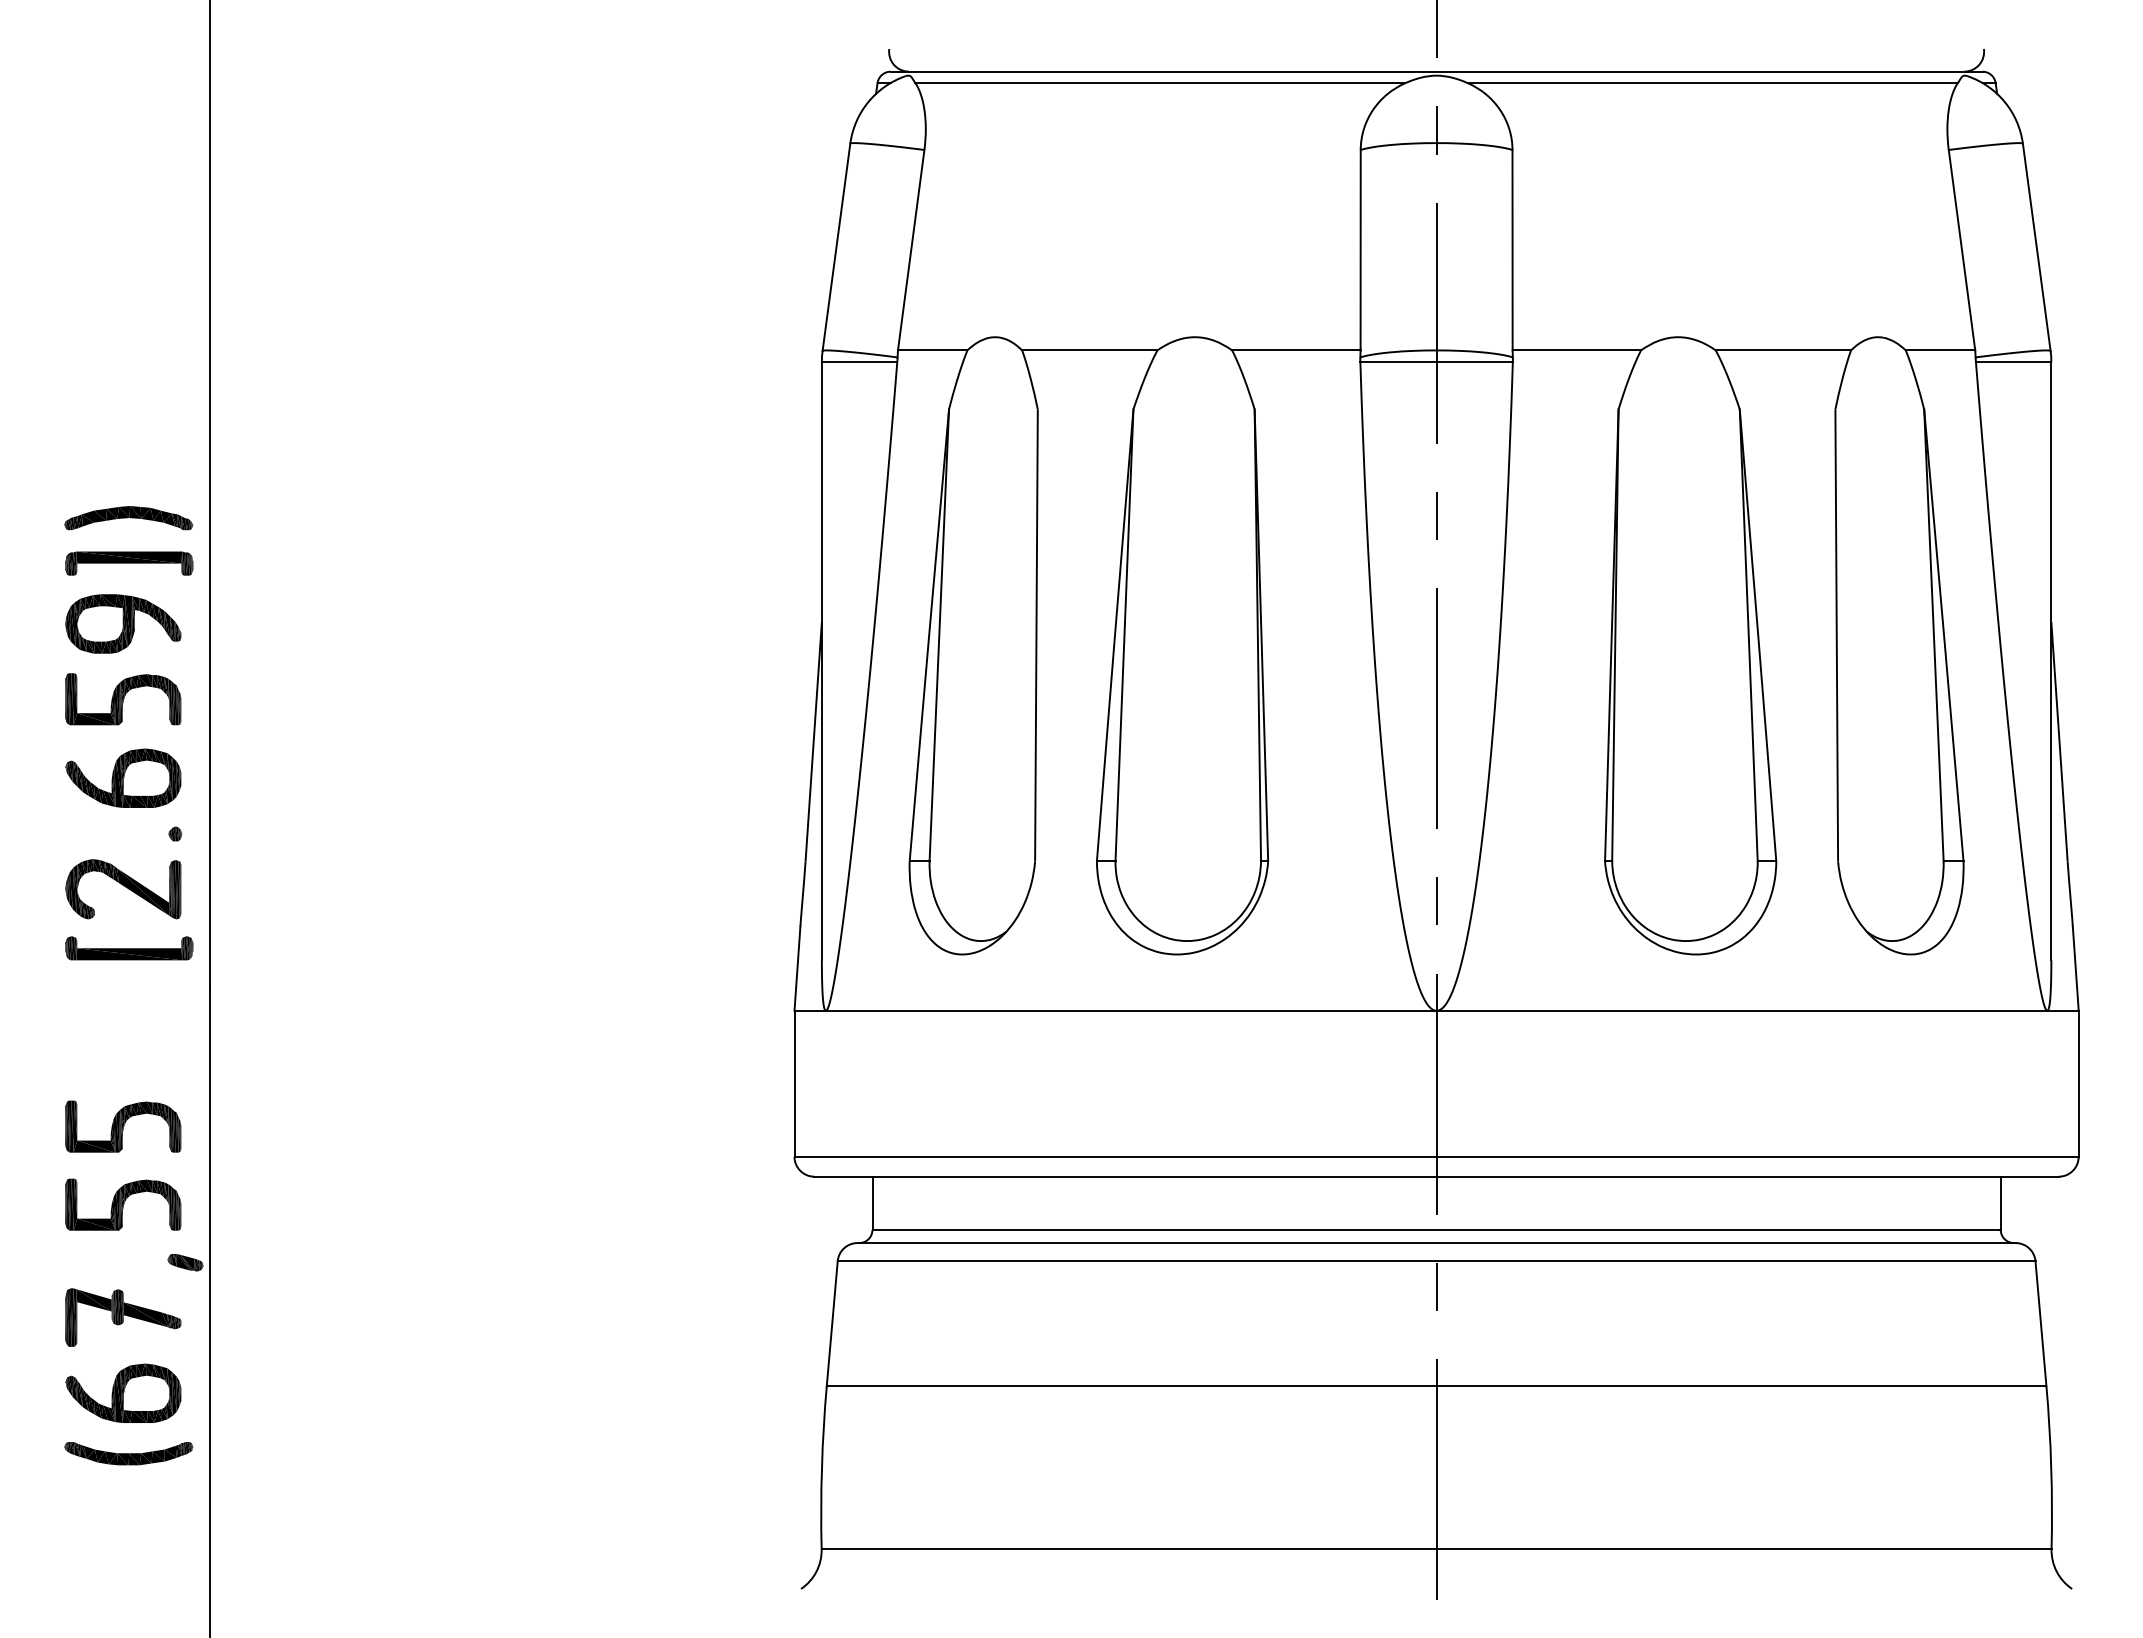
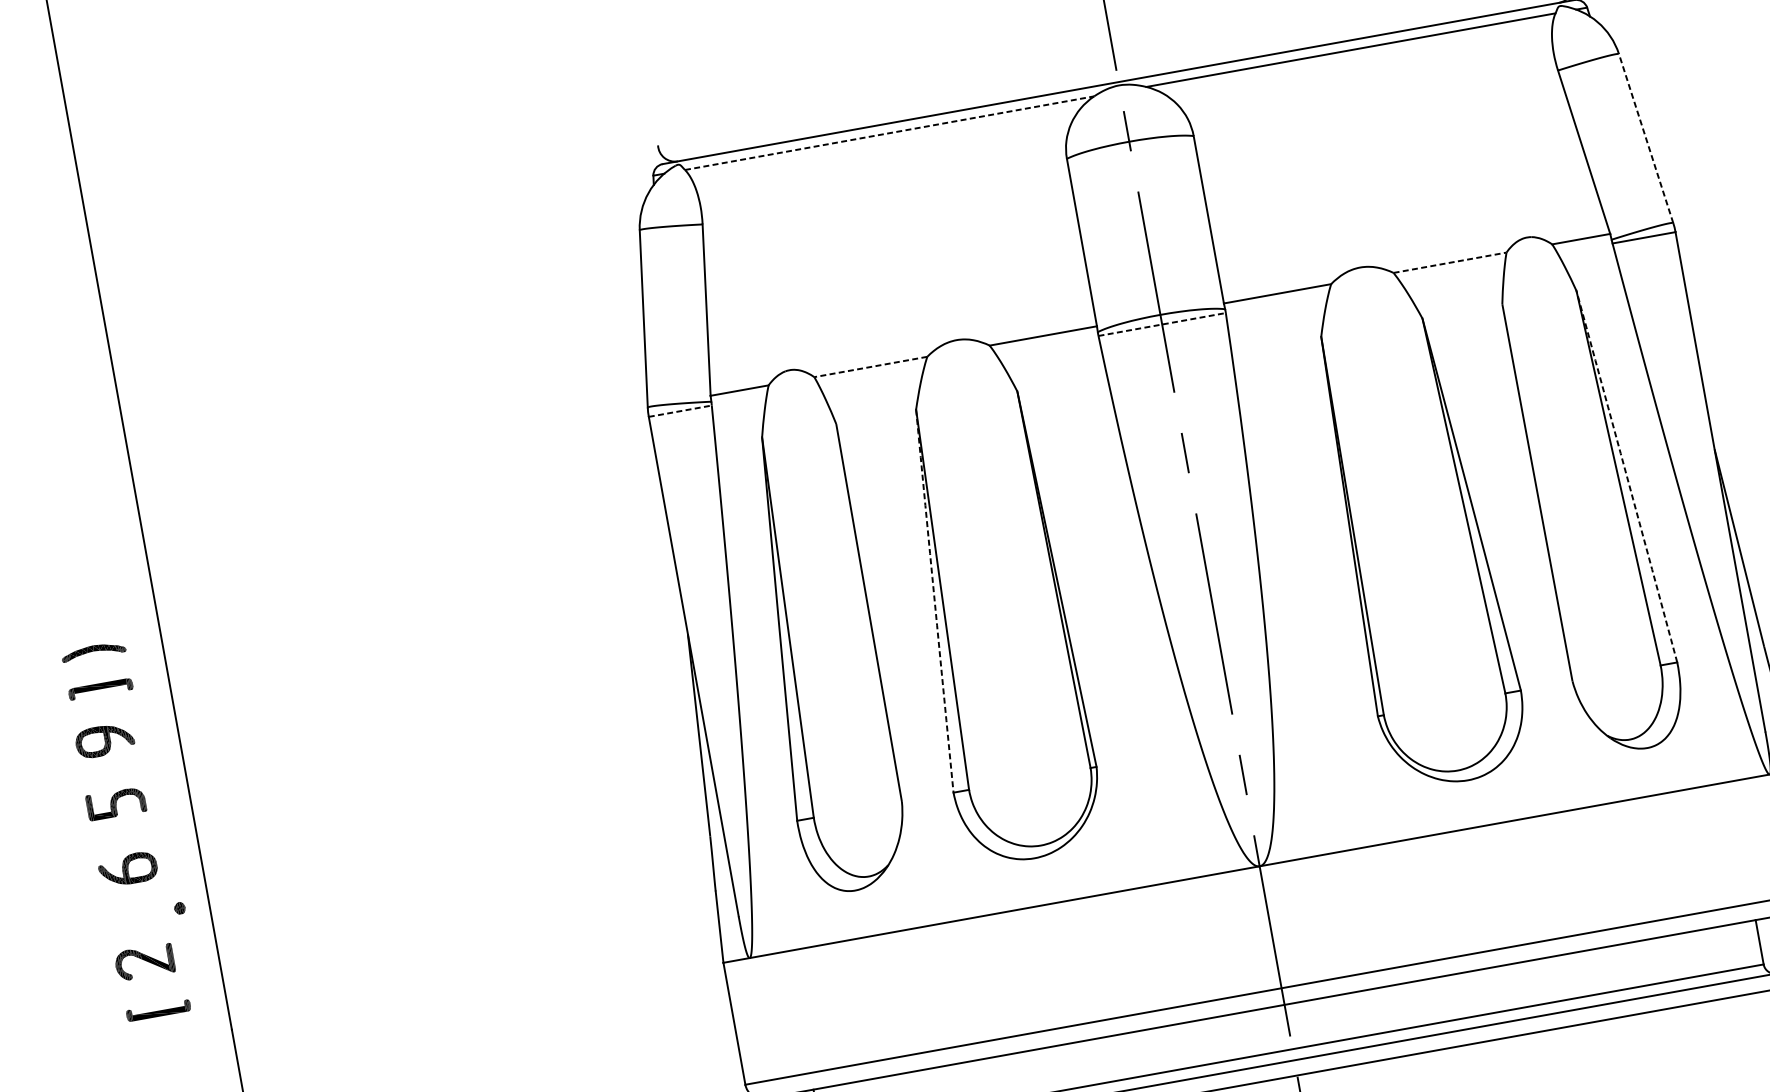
line: (1160, 83) -> (889, 133), solid -> dashed
line: (2036, 247) -> (1645, 138), solid -> dashed
line: (1089, 350) -> (870, 367), solid -> dashed
line: (1783, 350) -> (1450, 262), solid -> dashed
line: (859, 361) -> (680, 410), solid -> dashed
line: (1437, 361) -> (1162, 323), solid -> dashed
part: (128, 518) -> (93, 651), size x0.6
part: (129, 563) -> (100, 689), size x0.6
part: (123, 623) -> (104, 740), size x0.6
arc: (1115, 635) -> (935, 601), solid -> dashed
arc: (1944, 635) -> (1627, 476), solid -> dashed
part: (123, 699) -> (116, 803), size x0.6
part: (123, 777) -> (128, 868), size x0.6
part: (123, 889) -> (144, 962), size x0.6
part: (129, 948) -> (158, 1010), size x0.6

